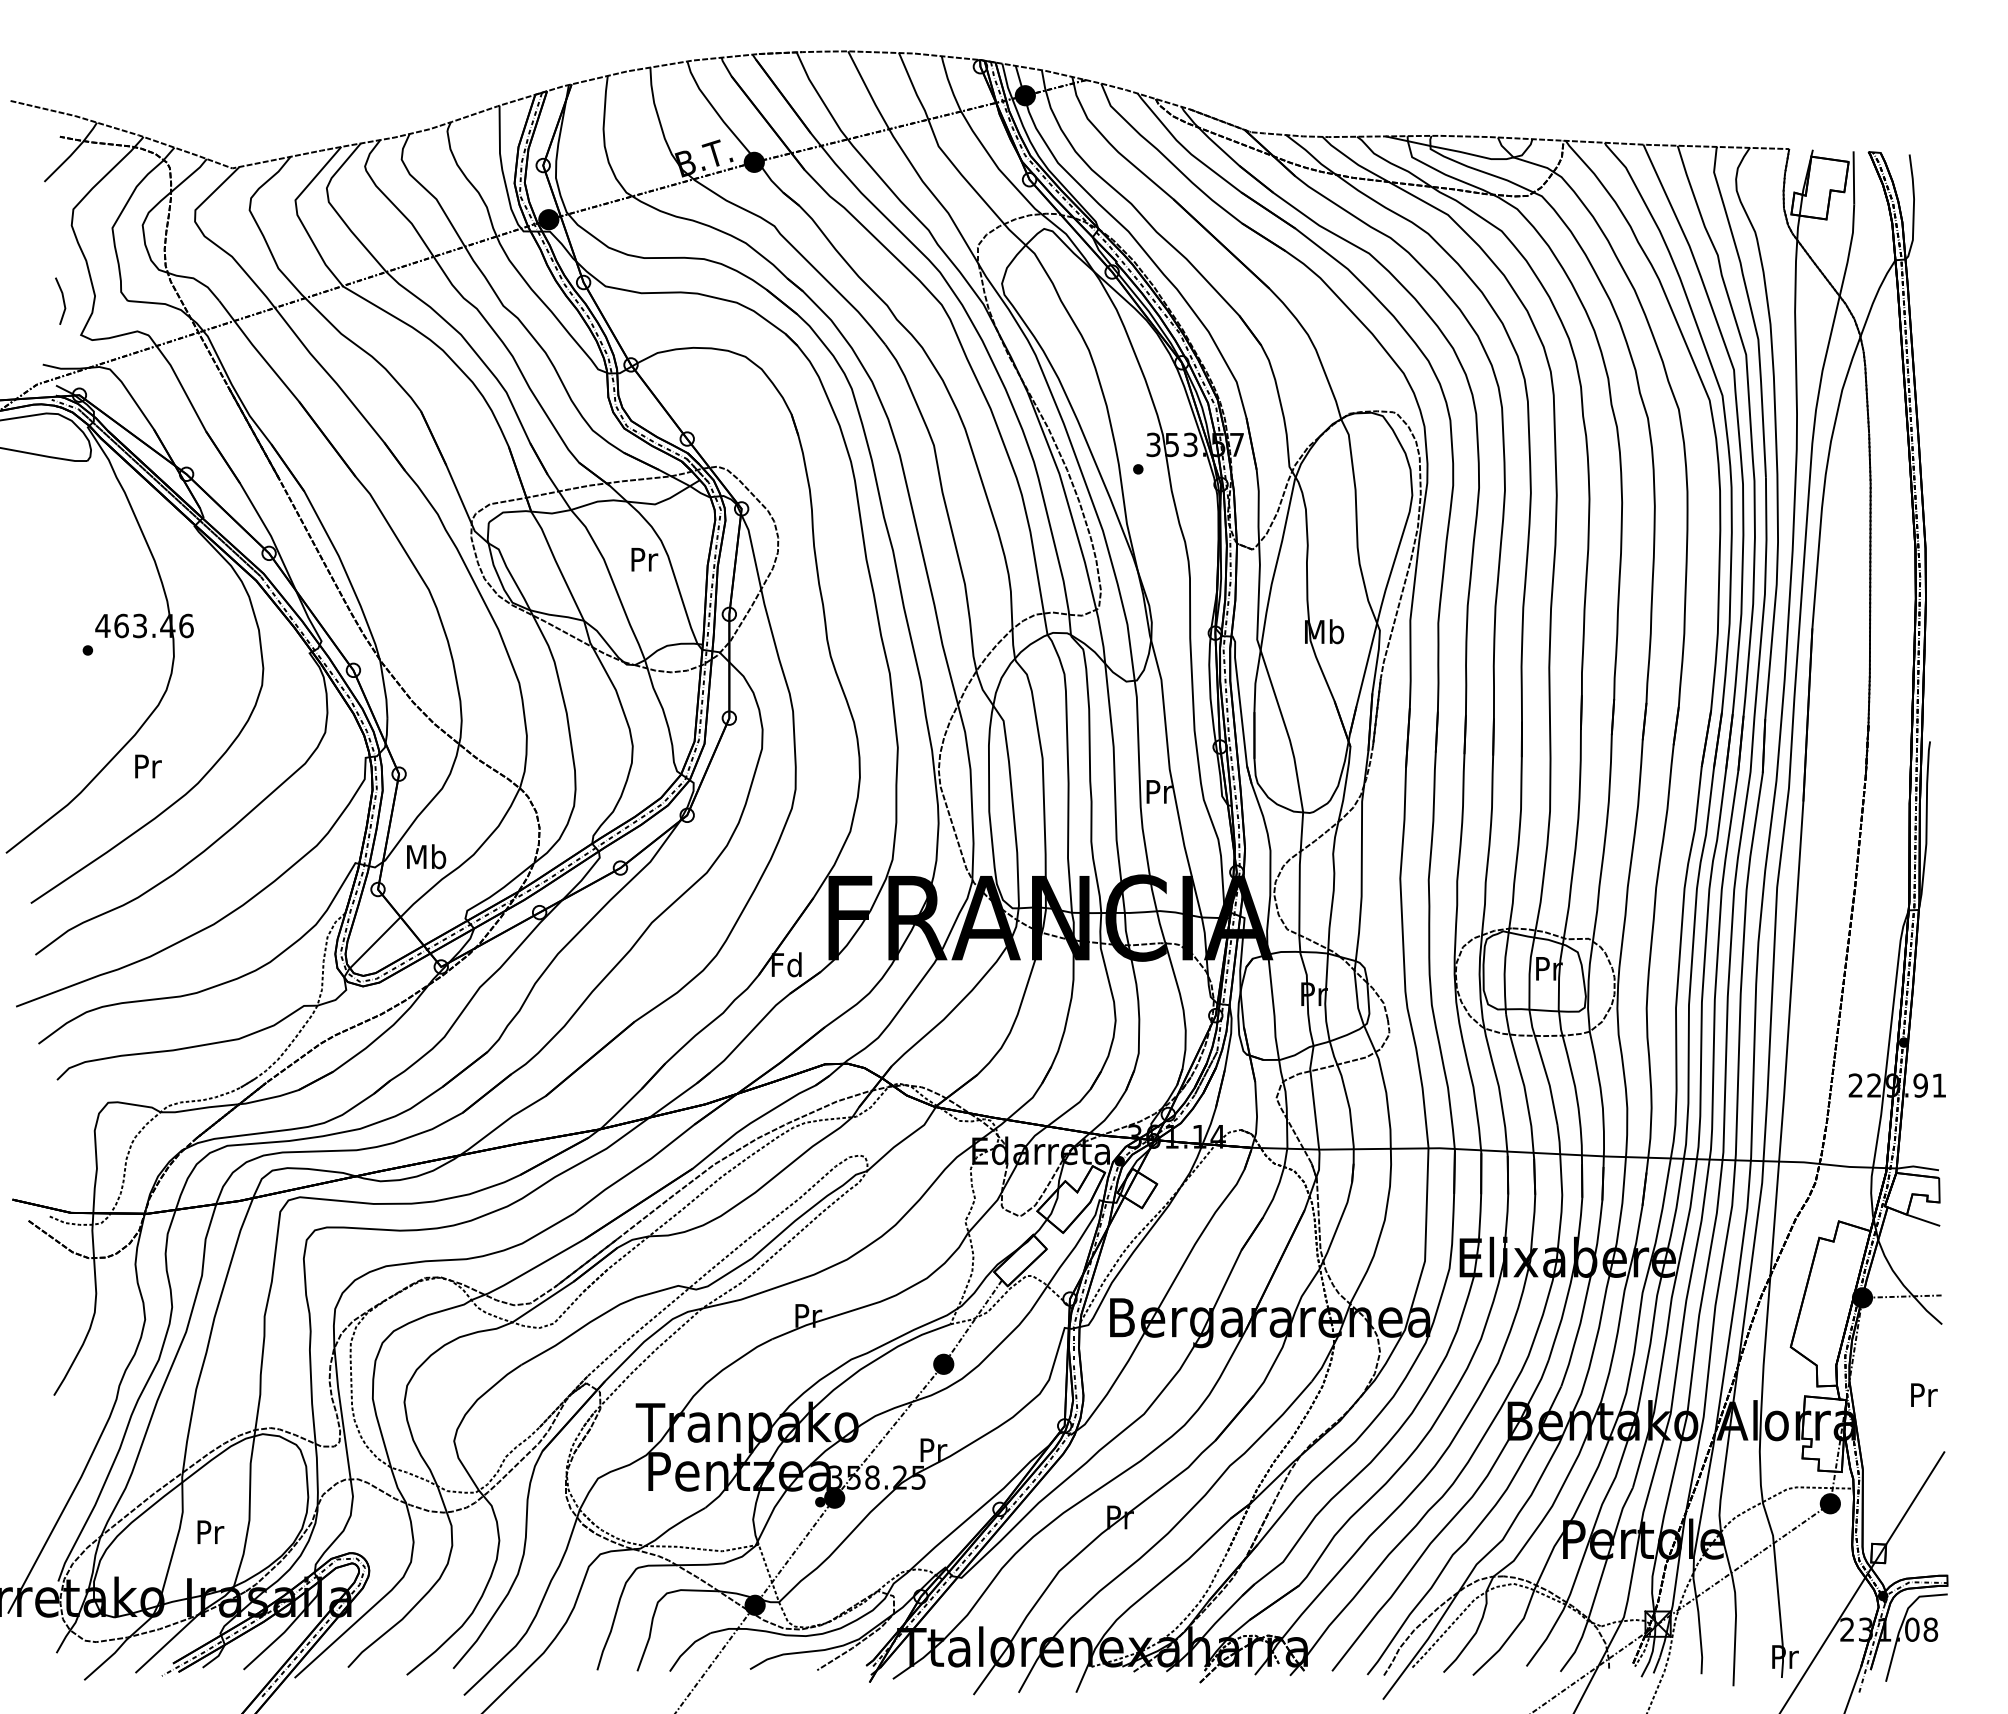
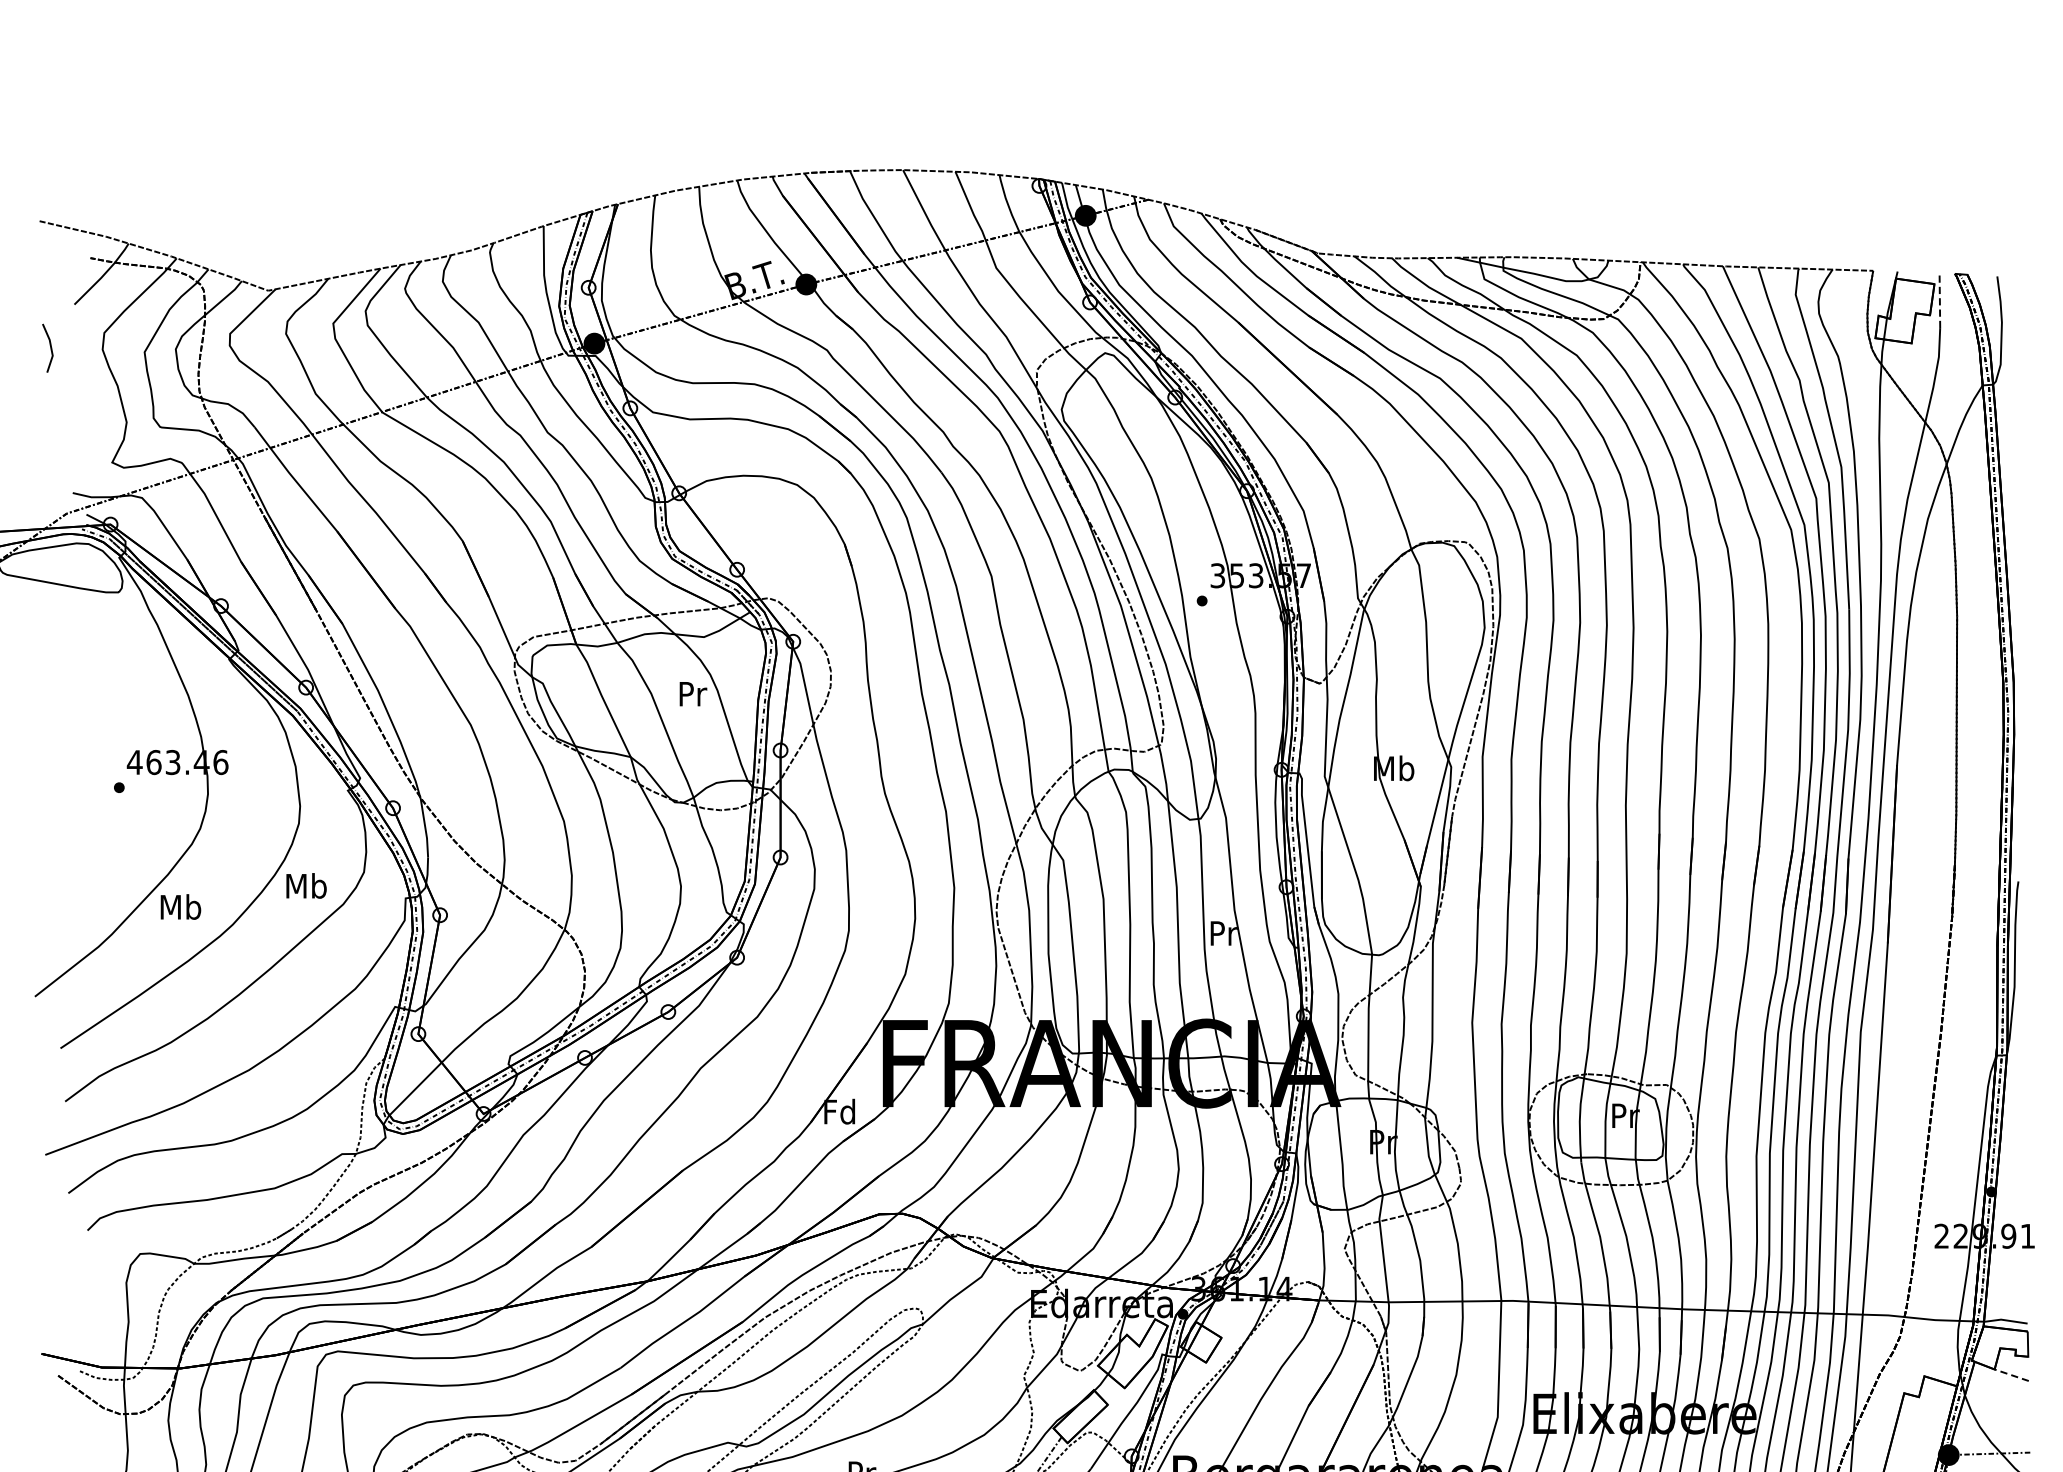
line: (1853, 177) -> (1939, 300), solid -> dashed
line: (62, 300) -> (49, 347), moved
text: (147, 765) -> (180, 906), Pr -> Mb
text: (426, 856) -> (306, 885), moved
line: (1923, 1220) -> (2011, 1375), solid -> dashed

